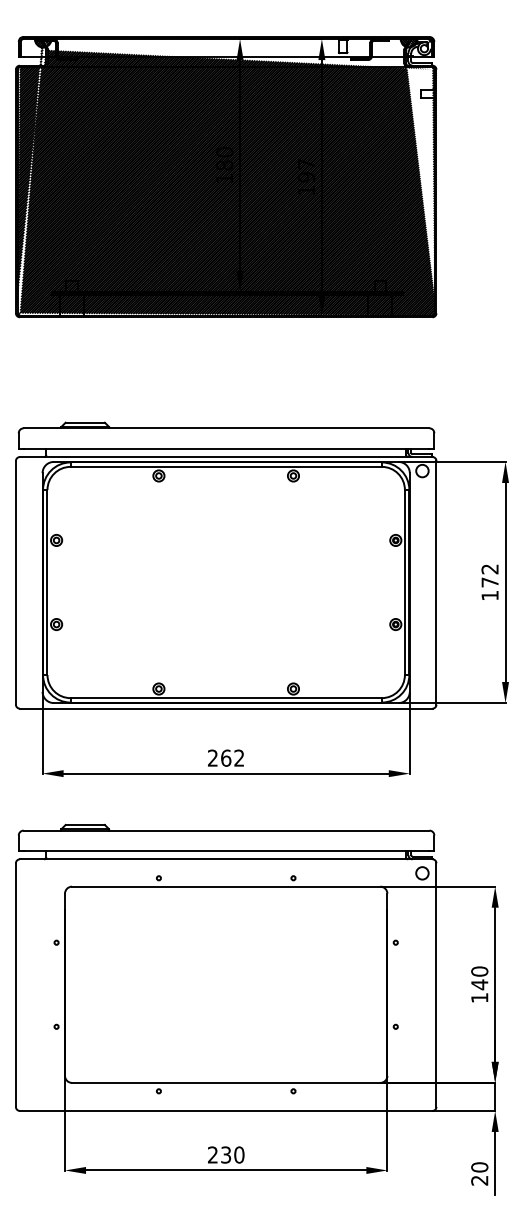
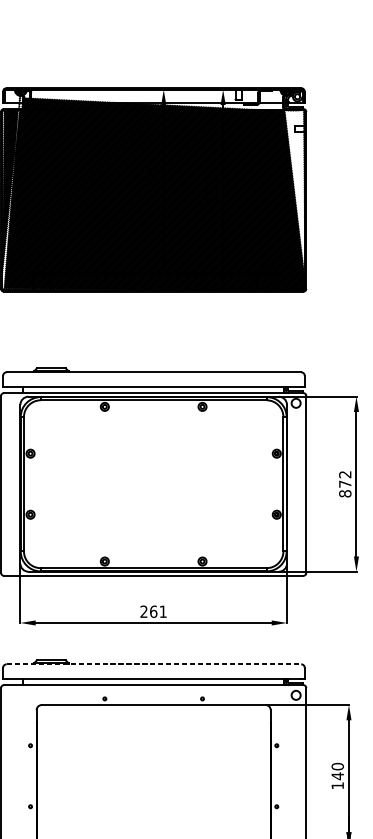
text: (489, 595) -> (344, 493), 172 -> 872
text: (239, 757) -> (163, 611), 262 -> 261
line: (226, 830) -> (153, 664), solid -> dashed

